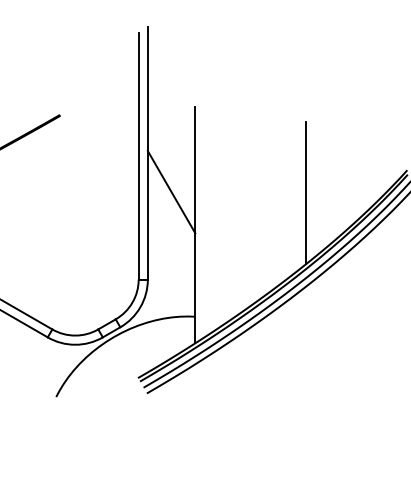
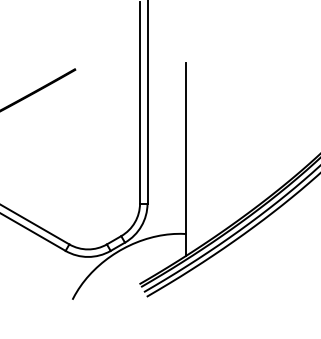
line: (171, 192) -> (166, 132), removed
line: (305, 193) -> (276, 133), removed

